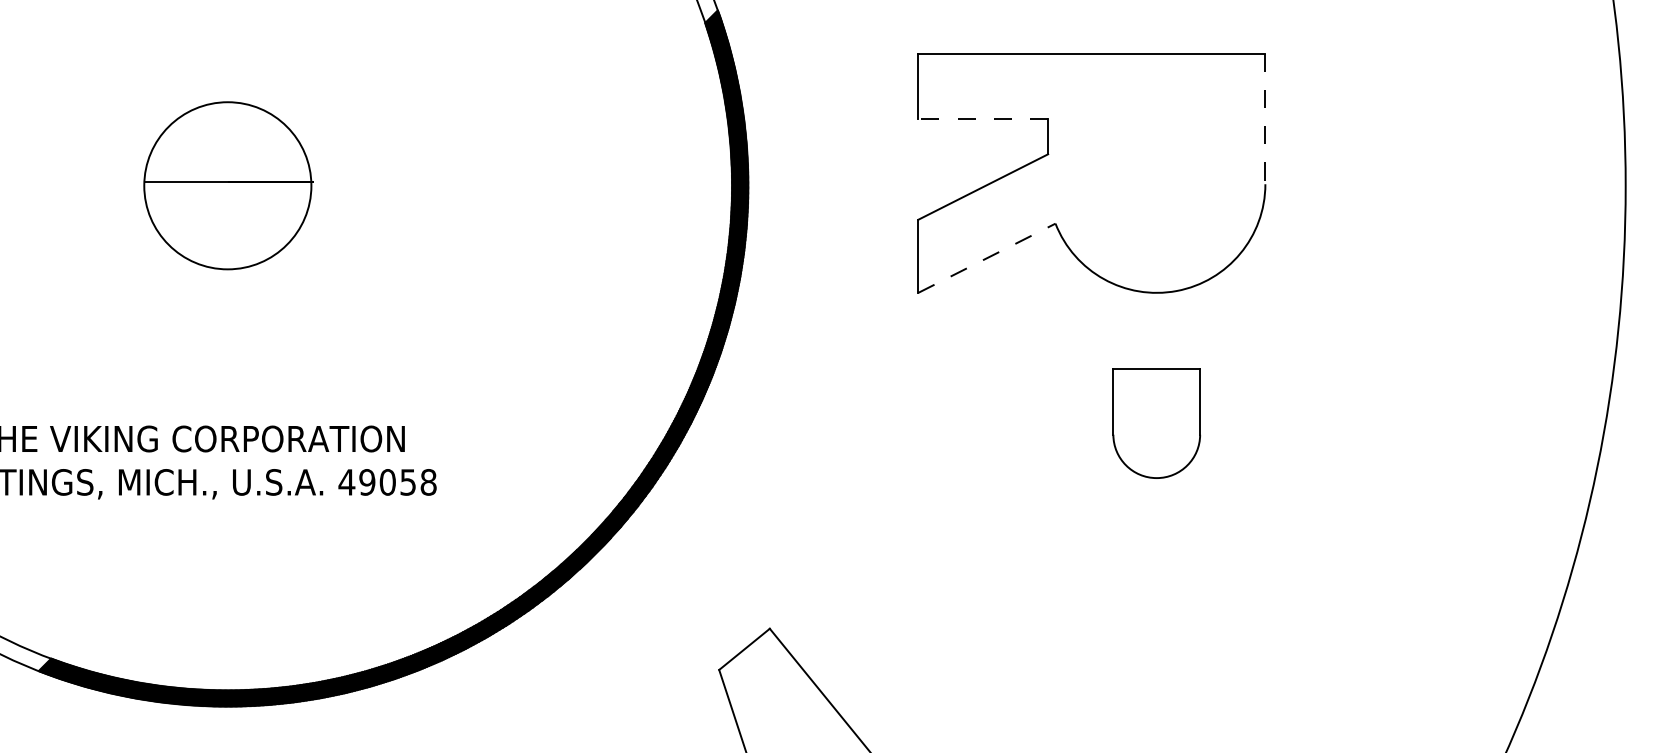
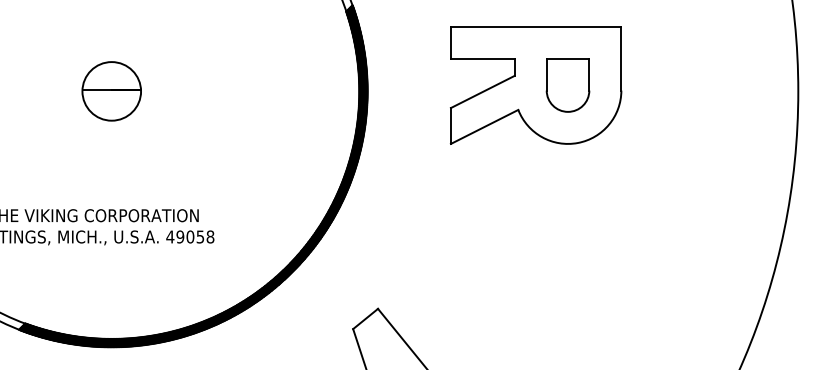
line: (982, 118) -> (482, 58), dashed -> solid
line: (1265, 120) -> (621, 59), dashed -> solid
part: (227, 186) -> (111, 91), size x0.71
line: (986, 257) -> (484, 126), dashed -> solid
part: (1155, 424) -> (567, 85), moved

